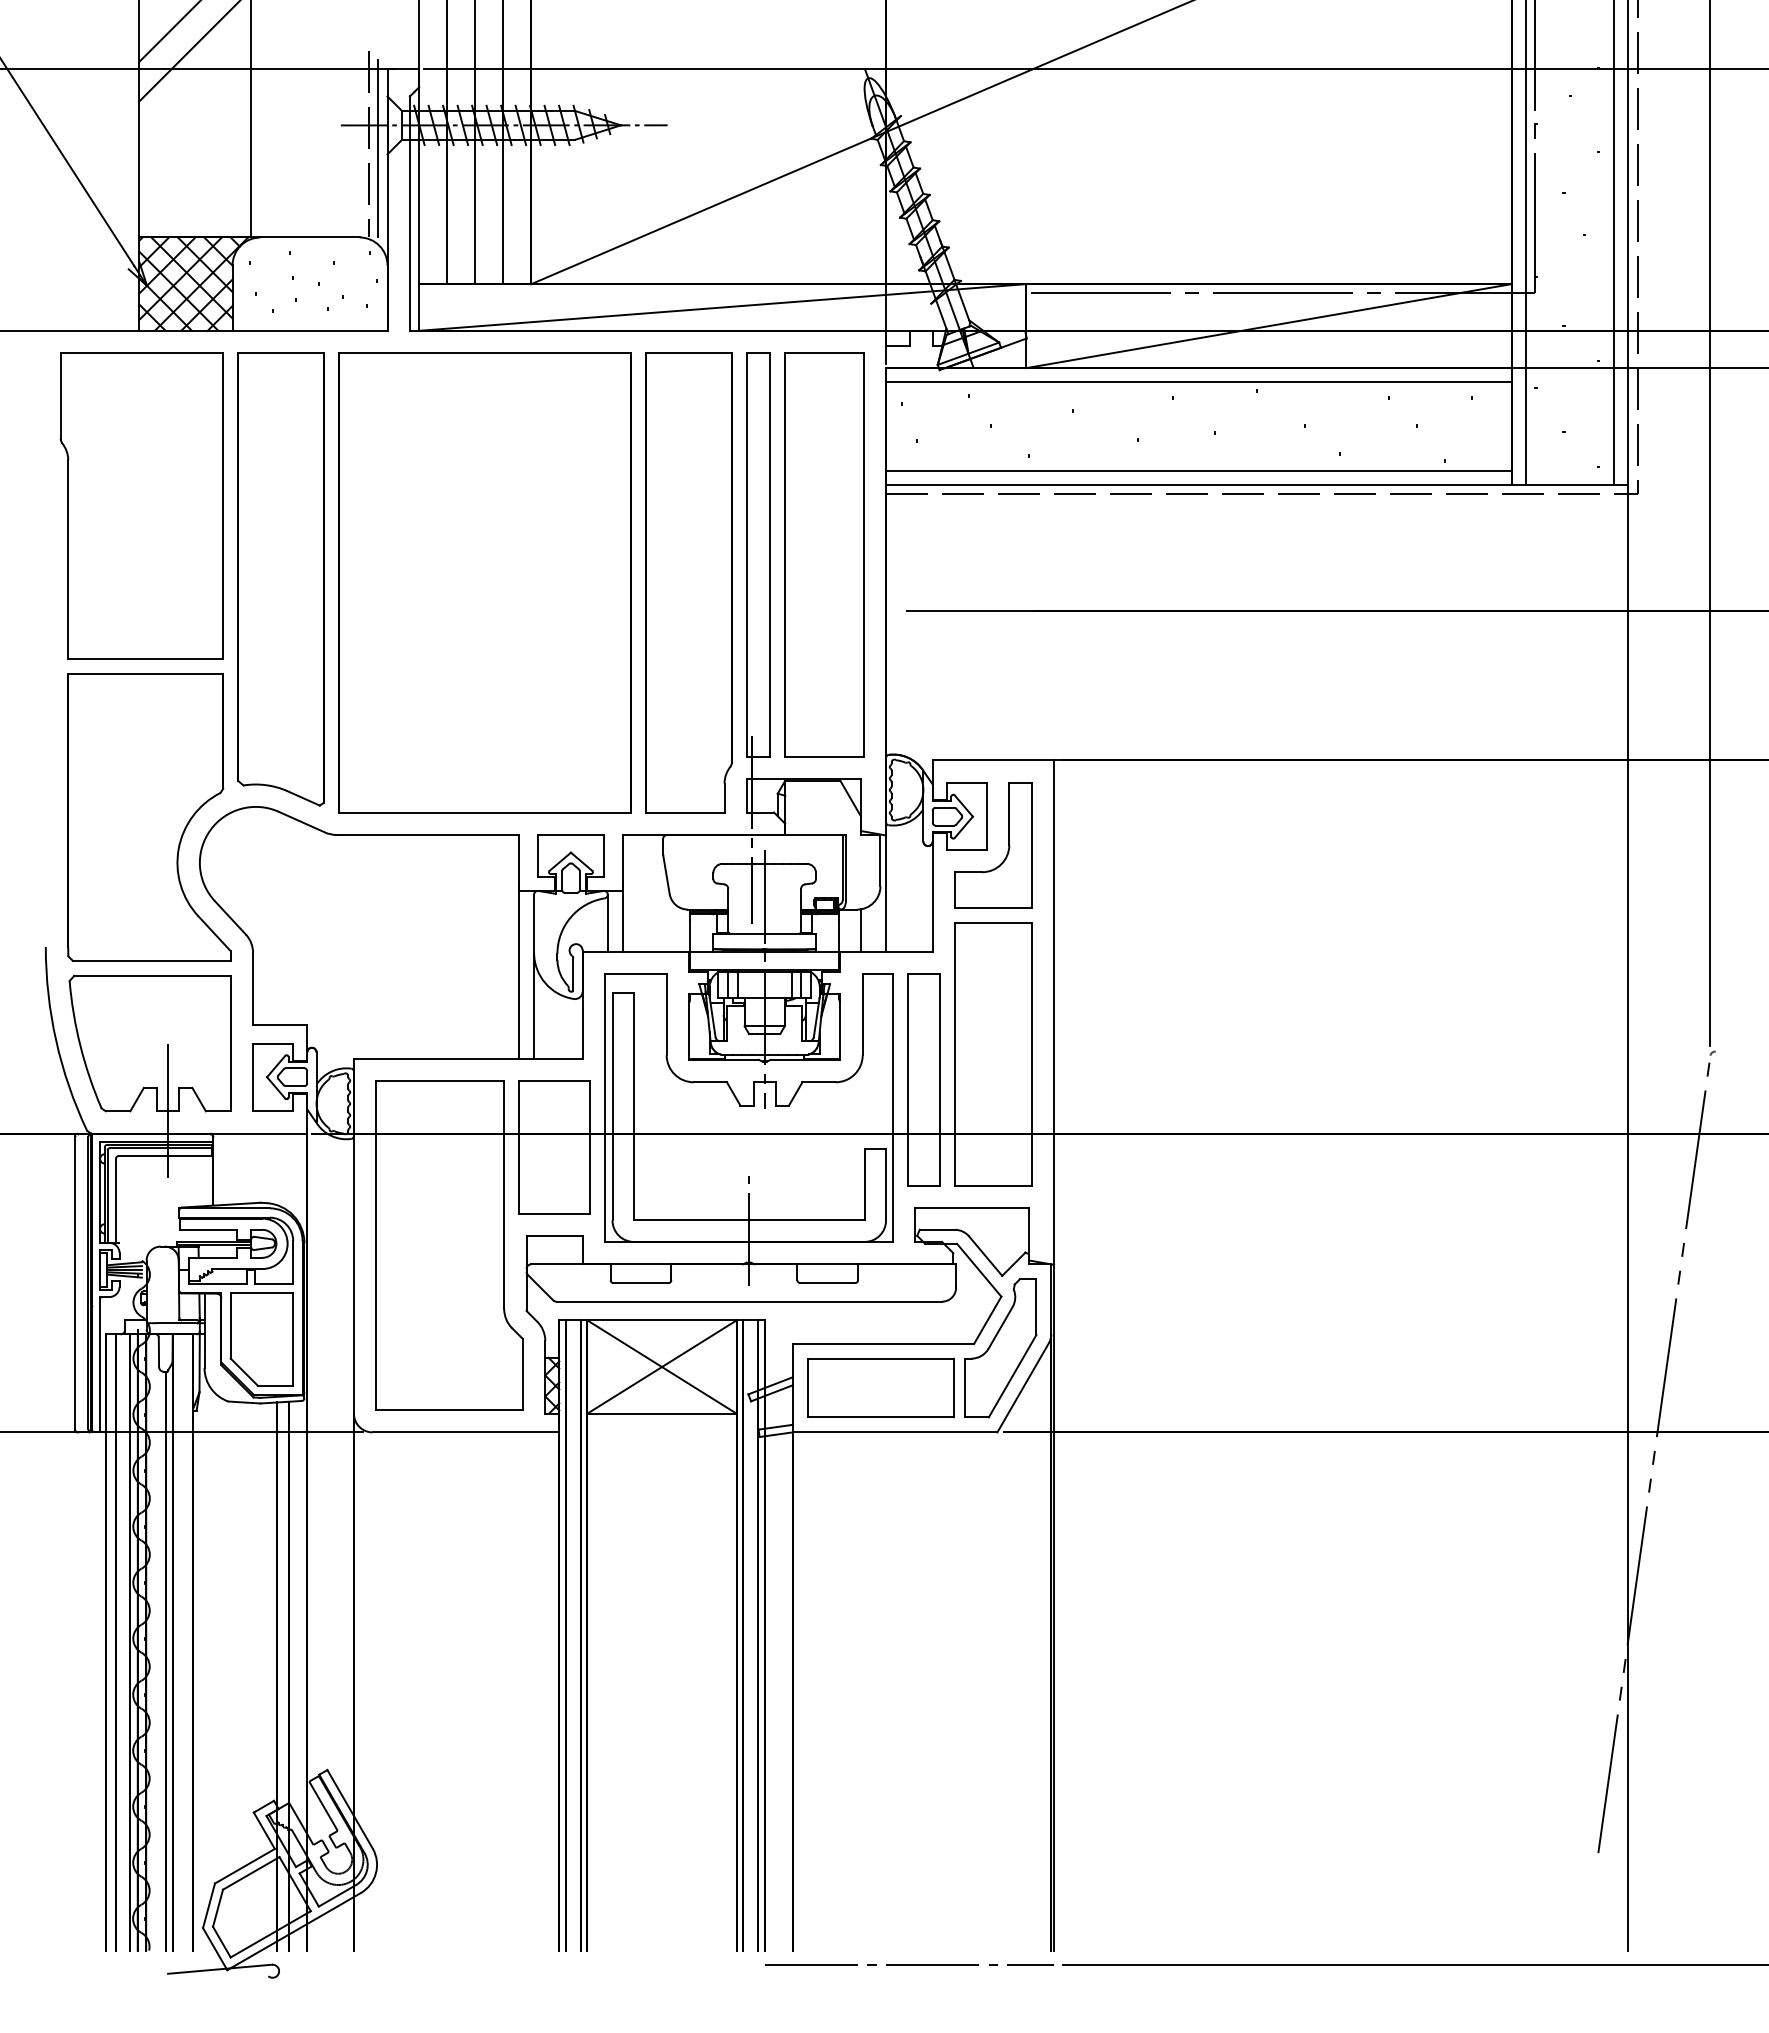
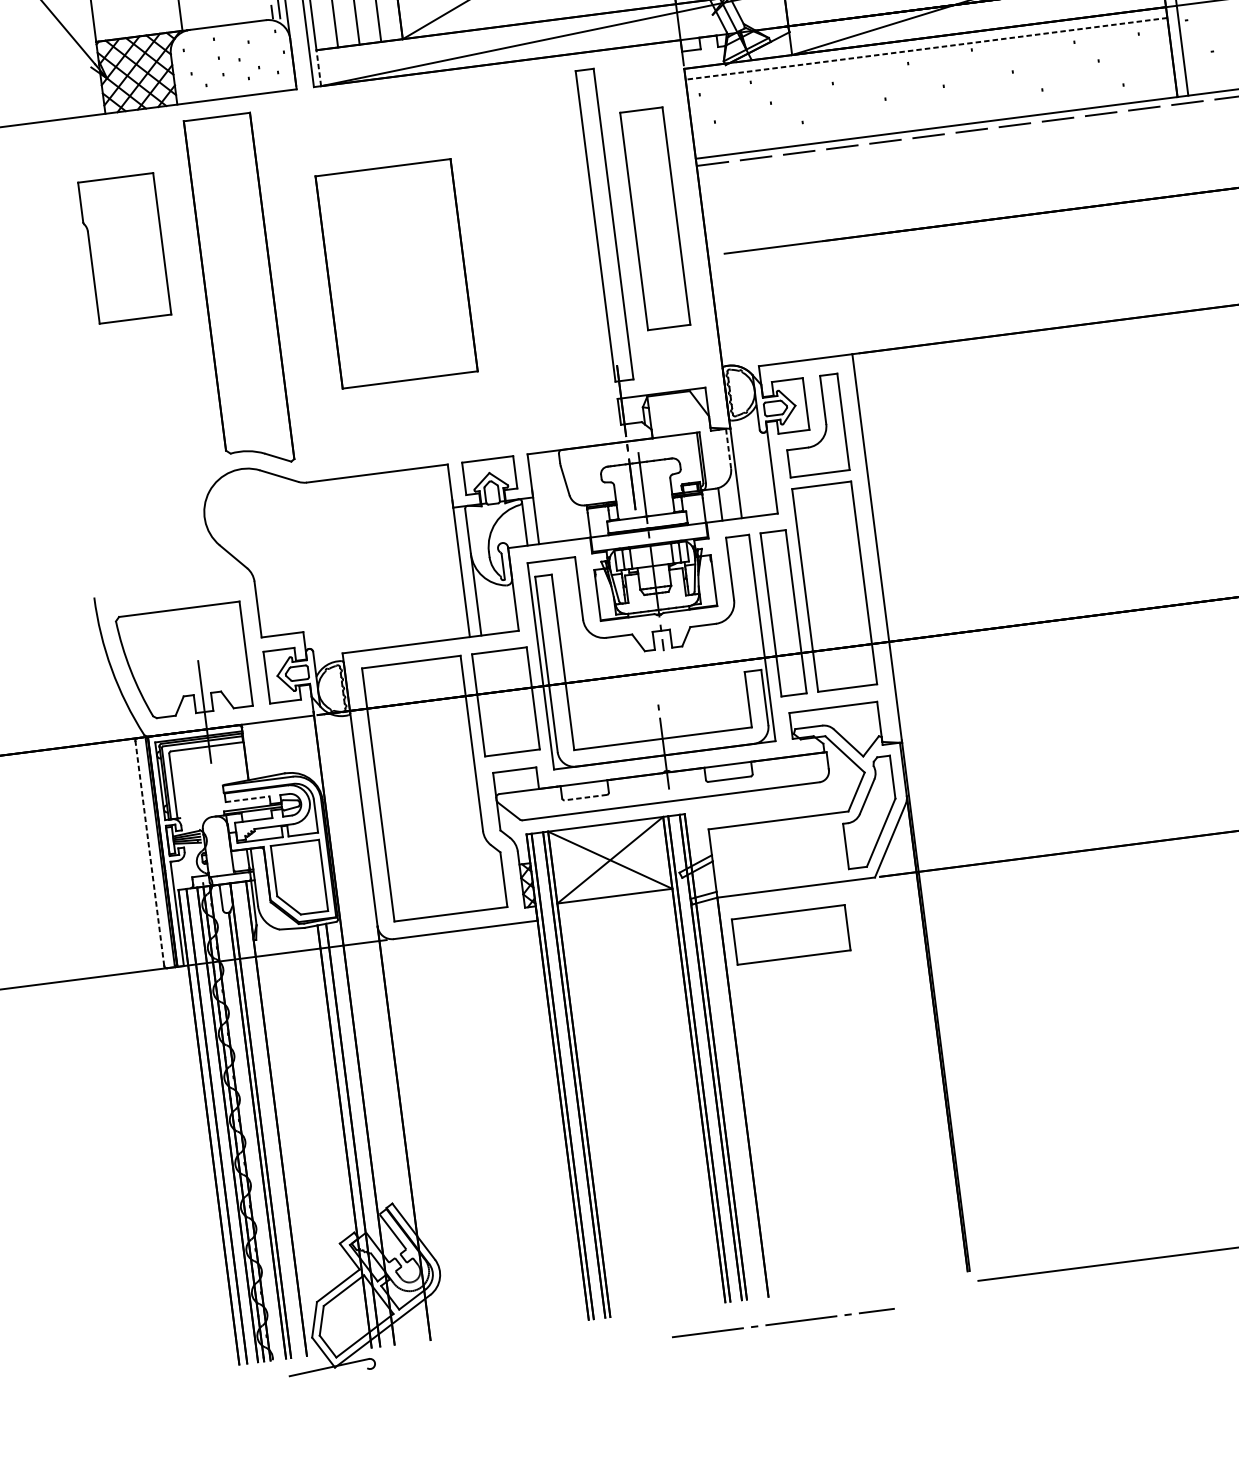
line: (419, 306) -> (318, 67), solid -> dashed
line: (1198, 382) -> (926, 49), solid -> dashed
line: (1198, 470) -> (934, 116), removed
part: (141, 505) -> (124, 248), size x0.6
part: (824, 554) -> (655, 218), size x0.7
part: (484, 582) -> (396, 273), size x0.6
part: (688, 582) -> (553, 253), removed
part: (149, 817) -> (161, 487), removed
line: (880, 860) -> (728, 448), solid -> dashed
line: (209, 1229) -> (248, 798), solid -> dashed
line: (74, 1282) -> (149, 853), solid -> dashed
line: (641, 1283) -> (586, 797), solid -> dashed
part: (880, 1387) -> (790, 934), moved
line: (909, 1964) -> (783, 1322), moved

